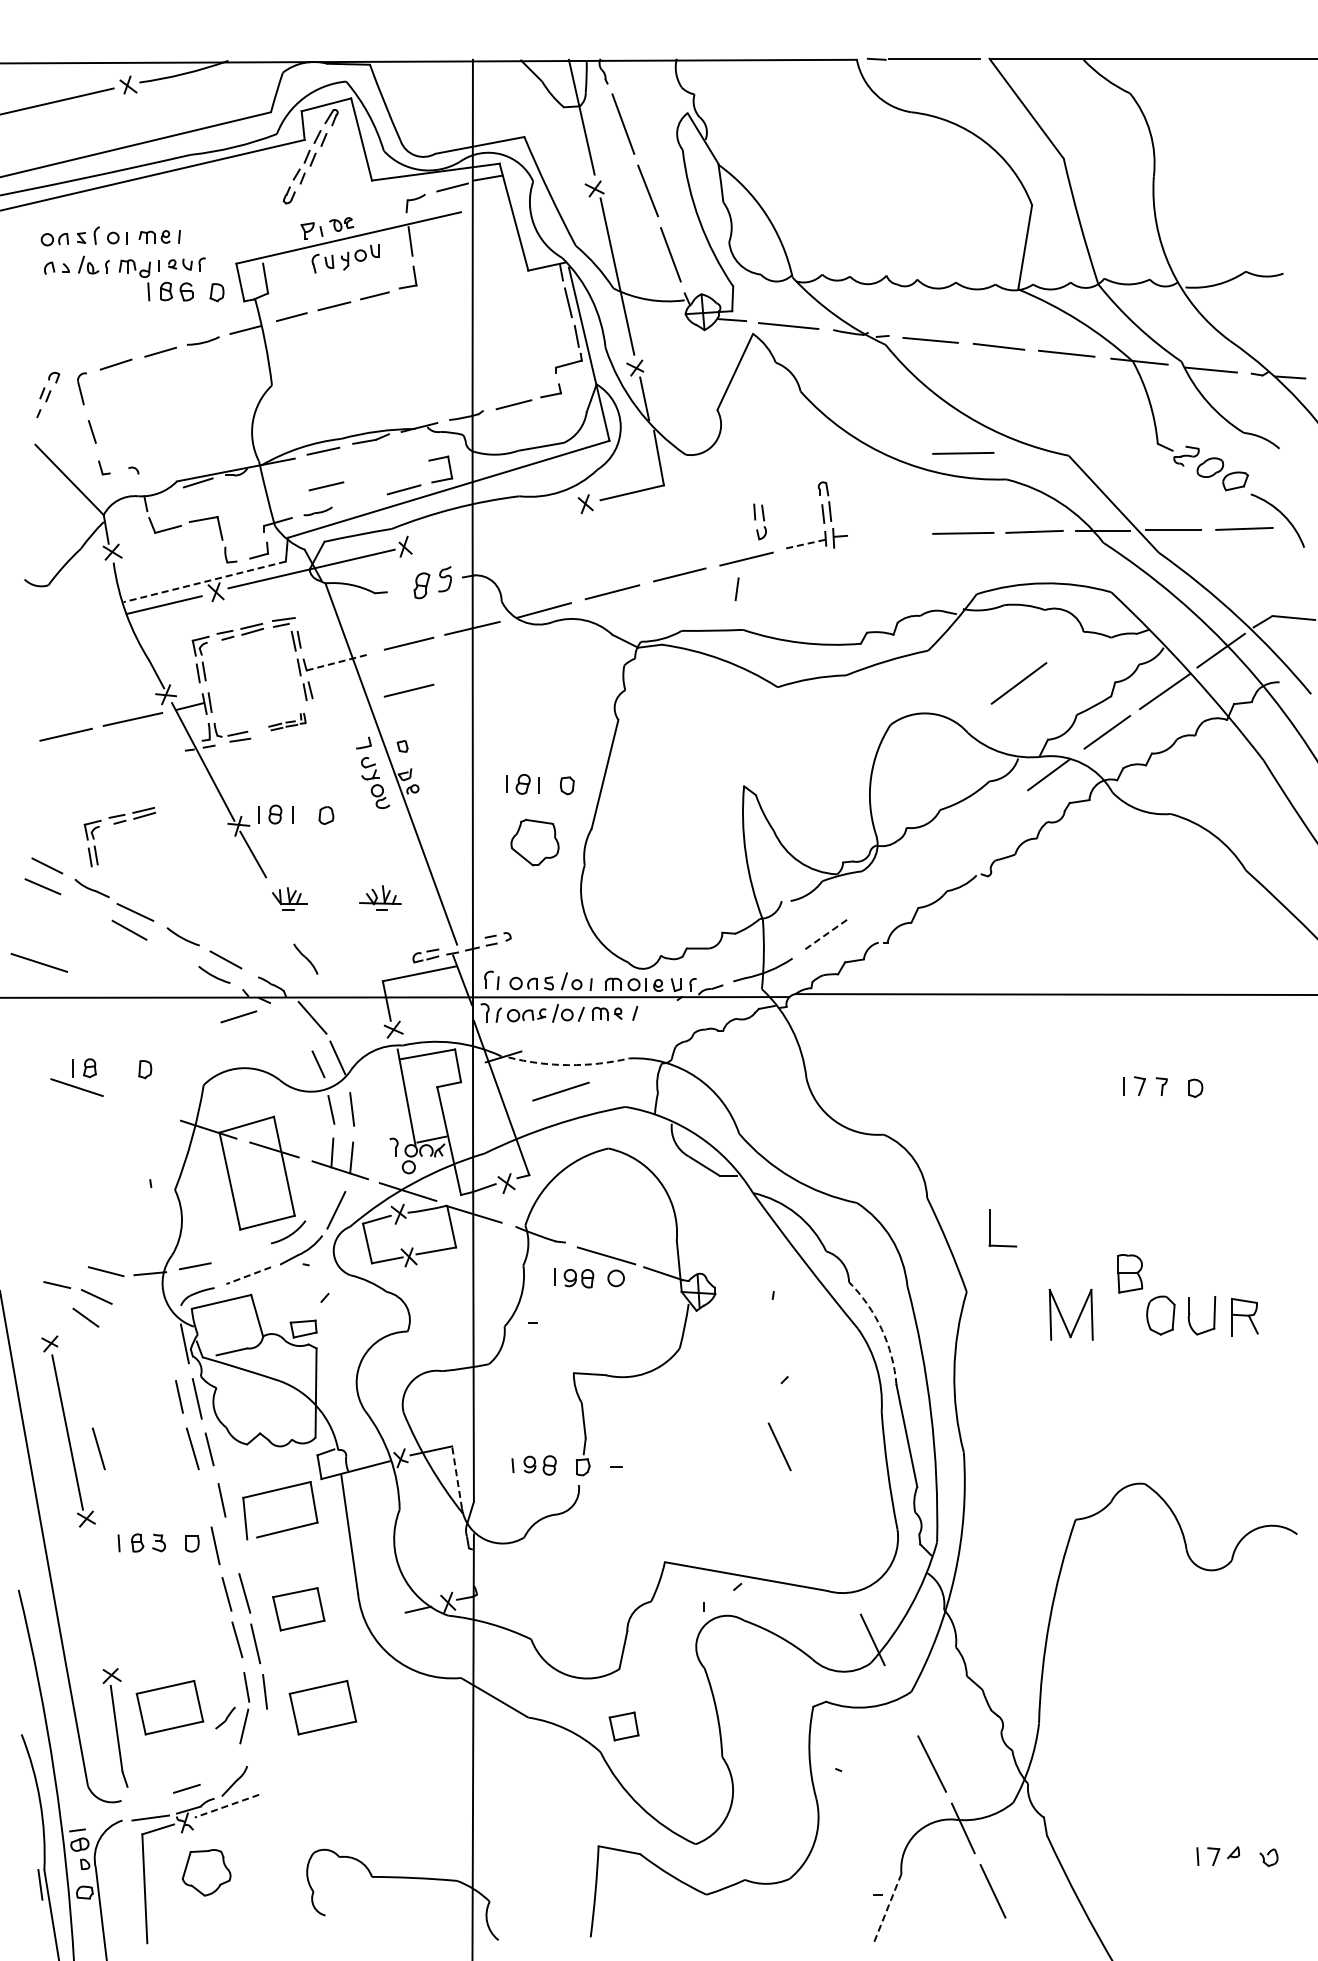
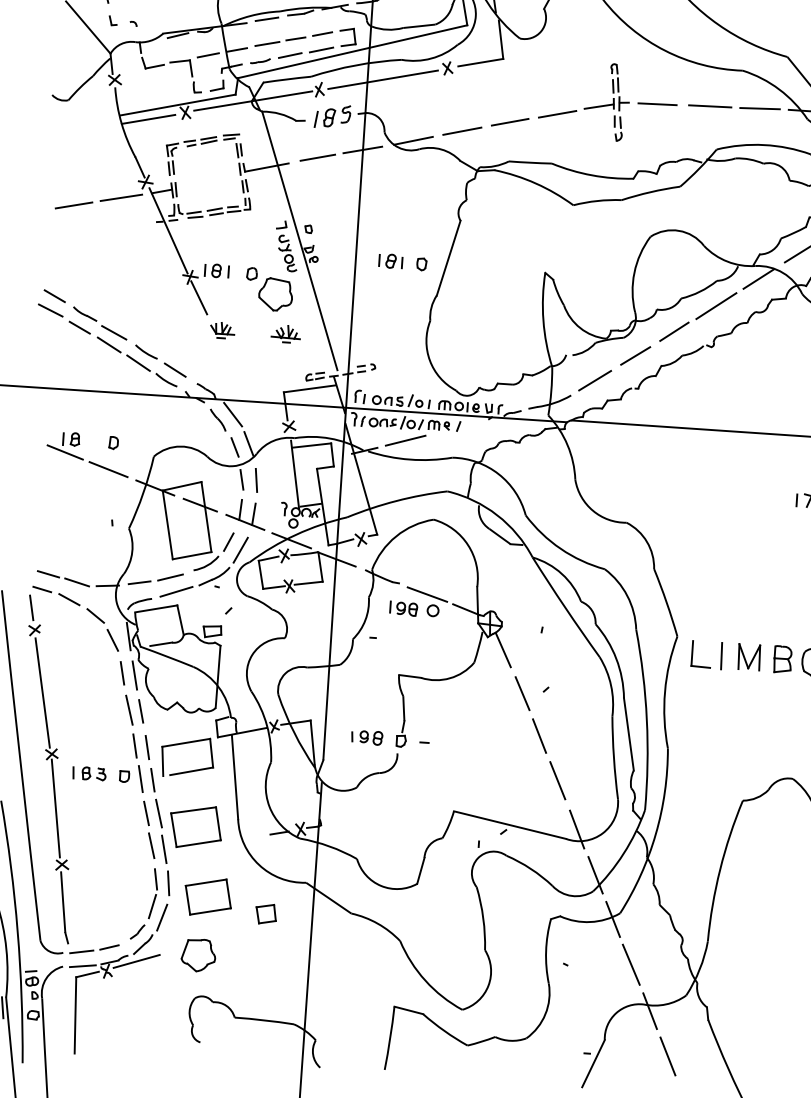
line: (963, 453) -> (714, 50), removed
line: (403, 466) -> (322, 33), added
line: (366, 476) -> (295, 38), added
line: (283, 497) -> (236, 49), added
line: (359, 500) -> (289, 55), added
line: (243, 508) -> (208, 55), added
part: (759, 521) -> (617, 128), moved
line: (494, 526) -> (382, 79), added
line: (887, 534) -> (657, 103), added
line: (804, 544) -> (598, 106), dashed -> solid
line: (204, 581) -> (177, 104), dashed -> solid
line: (736, 589) -> (315, 119), moved
line: (337, 662) -> (266, 167), dashed -> solid
line: (1018, 683) -> (716, 306), moved
line: (408, 690) -> (315, 190), removed
part: (287, 721) -> (229, 206), size x1.67
part: (116, 824) -> (105, 270), removed
part: (534, 842) -> (275, 294), moved
line: (933, 857) -> (674, 331), added
line: (880, 895) -> (635, 355), added
line: (85, 908) -> (79, 327), added
line: (825, 935) -> (595, 380), dashed -> solid
line: (172, 953) -> (138, 363), added
part: (305, 958) -> (217, 419), moved
line: (39, 962) -> (108, 469), moved
line: (238, 1016) -> (170, 577), moved
arc: (568, 1065) -> (409, 459), dashed -> solid
line: (560, 1091) -> (405, 440), moved
line: (318, 1199) -> (228, 541), added
part: (990, 1228) -> (692, 654), moved
line: (64, 1262) -> (48, 574), added
part: (1129, 1273) -> (782, 659), moved
line: (248, 1275) -> (176, 591), dashed -> solid
line: (43, 1311) -> (31, 607), added
part: (1070, 1314) -> (748, 657), size x0.71
line: (1031, 1315) -> (721, 655), added
line: (85, 1317) -> (95, 615), moved
line: (719, 1327) -> (503, 649), added
arc: (881, 1329) -> (616, 658), dashed -> solid
line: (162, 1350) -> (112, 640), added
line: (751, 1387) -> (522, 693), added
line: (98, 1448) -> (63, 705), removed
line: (457, 1477) -> (312, 742), dashed -> solid
line: (203, 1499) -> (134, 746), added
line: (809, 1508) -> (557, 780), added
line: (232, 1546) -> (152, 780), added
line: (841, 1576) -> (576, 829), added
line: (96, 1595) -> (55, 808), added
part: (298, 1609) -> (195, 827), size x1.43
line: (901, 1701) -> (612, 919), added
part: (169, 1707) -> (101, 889), removed
part: (225, 1717) -> (137, 931), moved
part: (623, 1726) -> (265, 914), moved
line: (258, 1741) -> (161, 917), added
line: (147, 1797) -> (81, 951), added
line: (226, 1806) -> (136, 961), dashed -> solid
part: (206, 1872) -> (198, 955), moved
line: (887, 1909) -> (593, 1064), dashed -> solid

